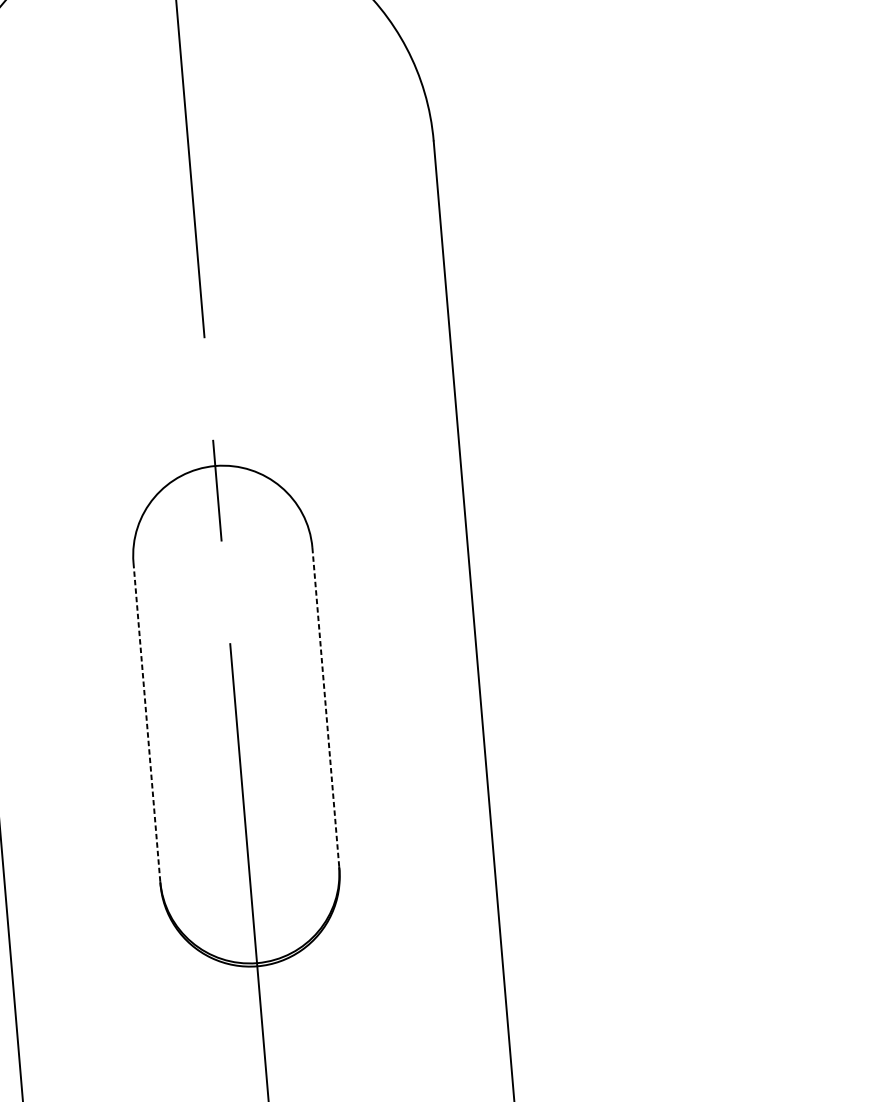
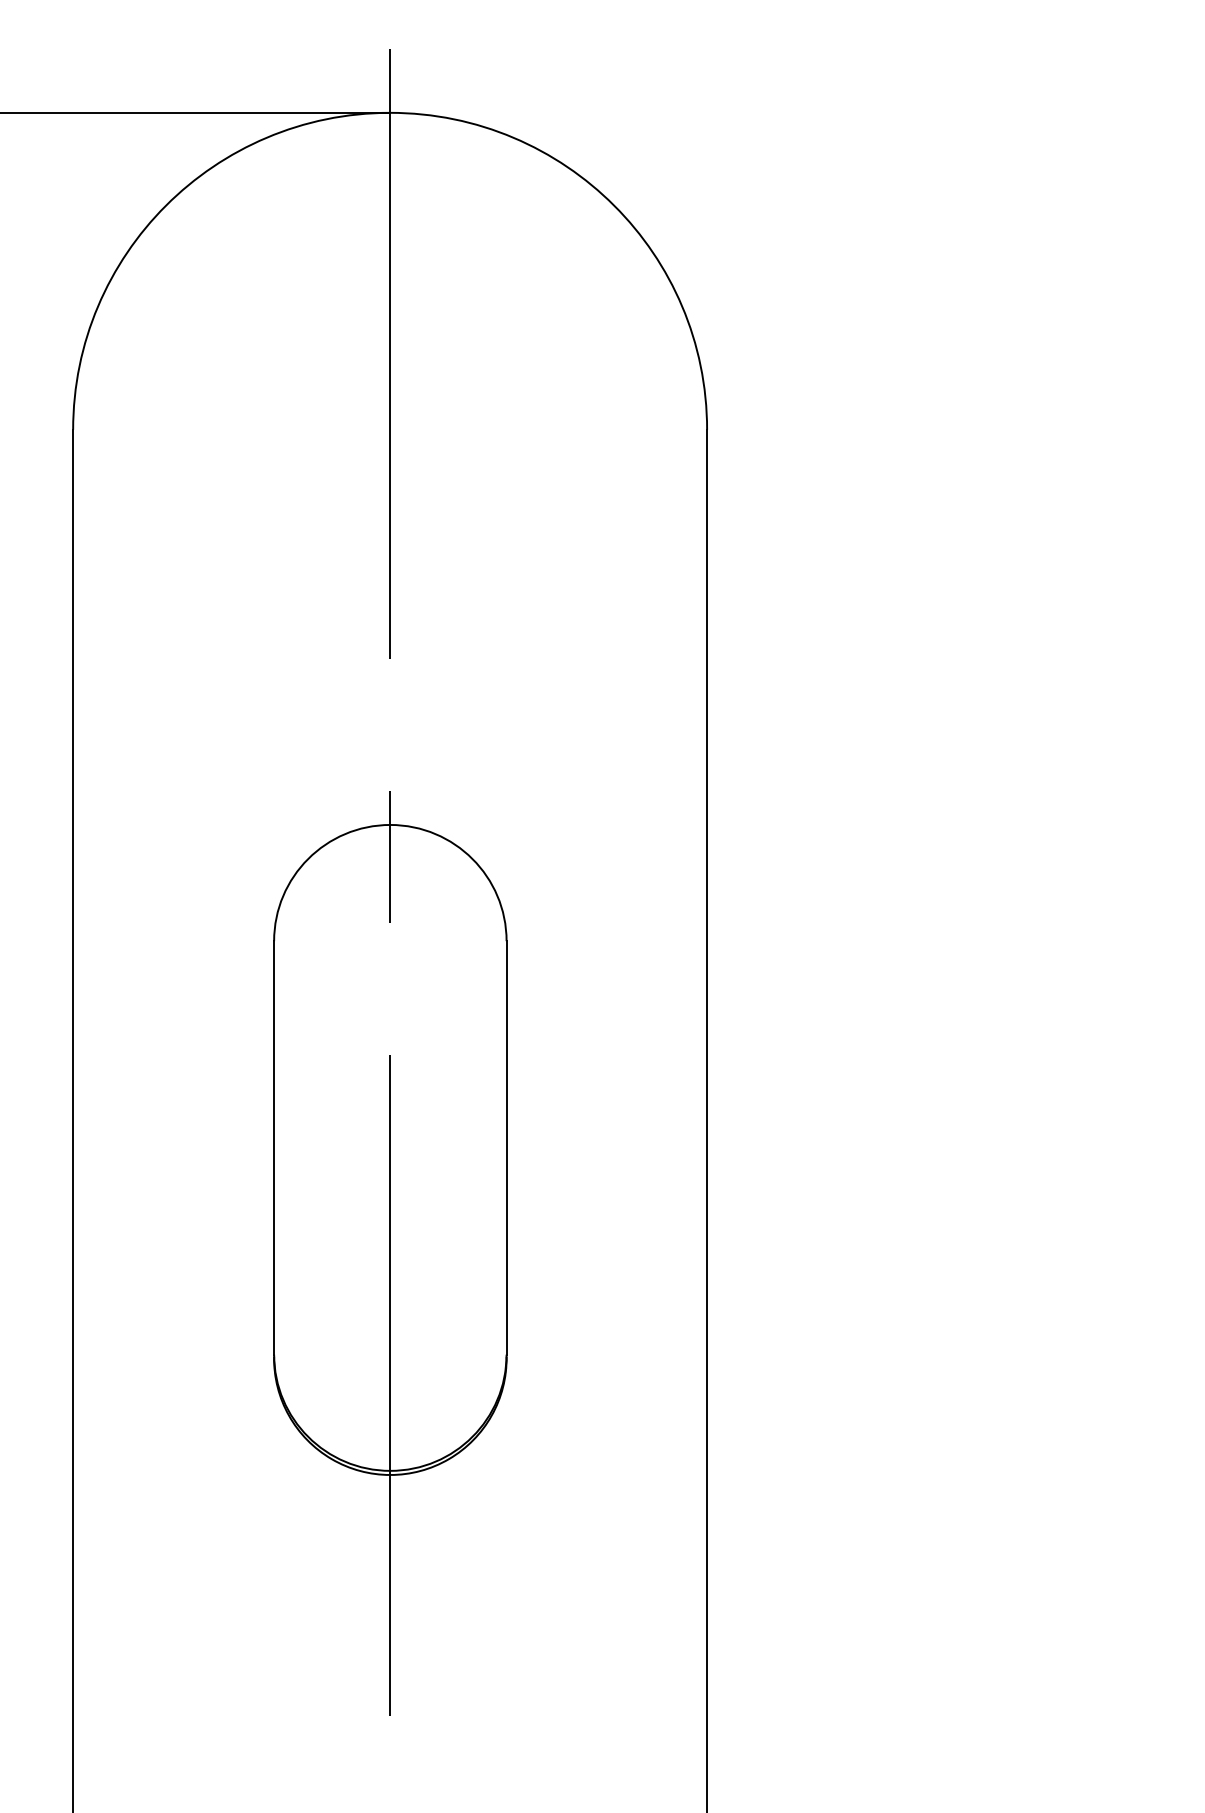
line: (325, 706) -> (506, 1147), dashed -> solid
line: (147, 721) -> (274, 1147), dashed -> solid

